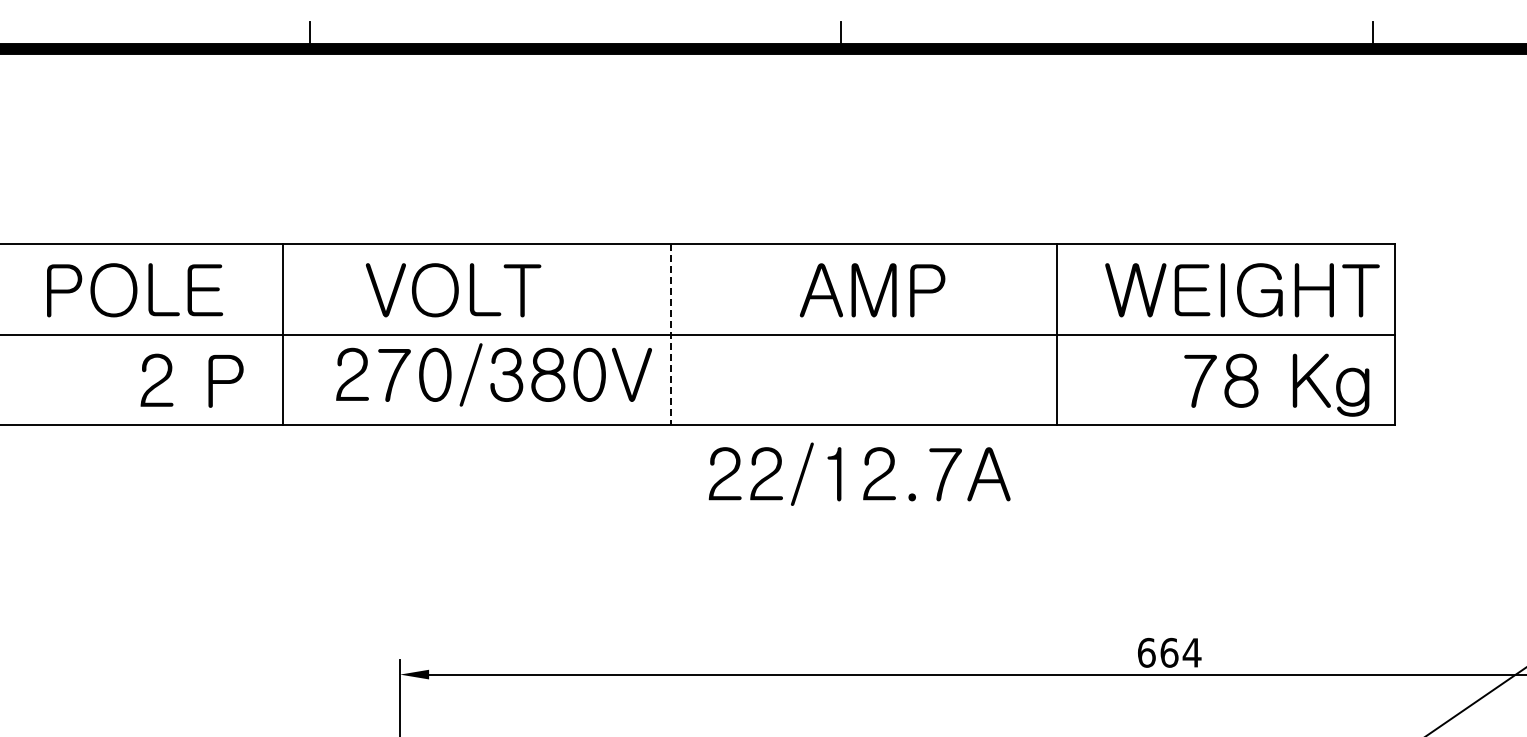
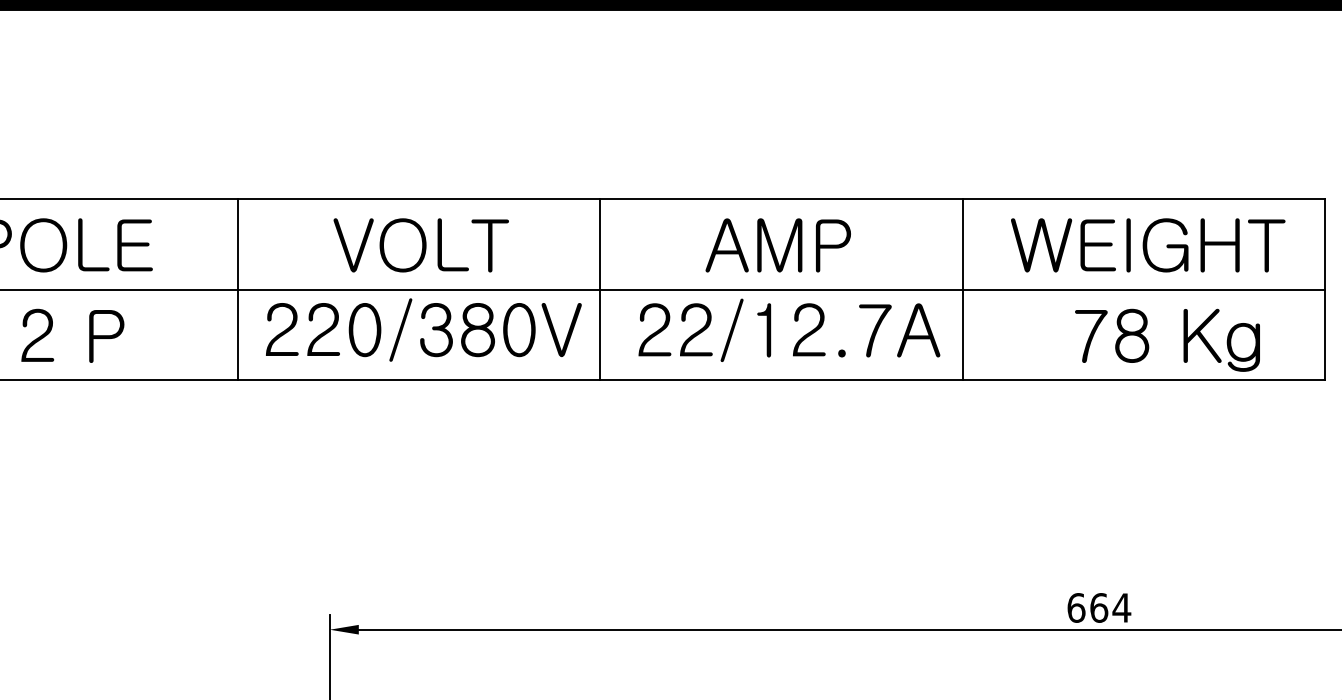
text: (453, 290) -> (421, 245), moved
text: (872, 290) -> (778, 245), moved
text: (1242, 290) -> (1148, 245), moved
line: (282, 334) -> (238, 289), moved
line: (670, 334) -> (600, 289), dashed -> solid
line: (1056, 334) -> (962, 289), moved
text: (393, 374) -> (323, 329), 270/380V -> 220/380V
text: (191, 380) -> (72, 335), moved
text: (1276, 384) -> (1167, 339), moved
text: (859, 473) -> (789, 329), moved

